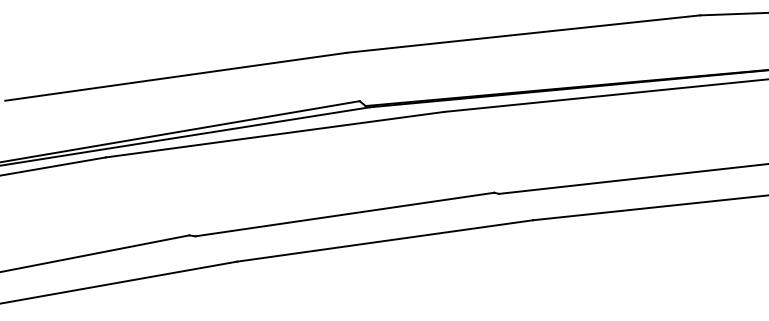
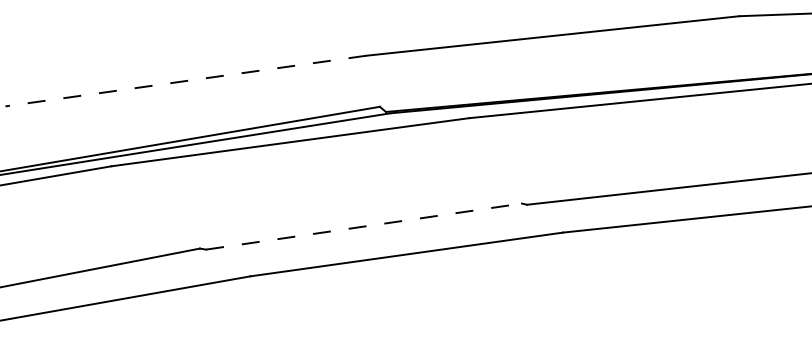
line: (176, 76) -> (186, 80), solid -> dashed
line: (345, 214) -> (364, 226), solid -> dashed

